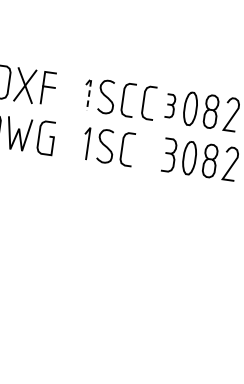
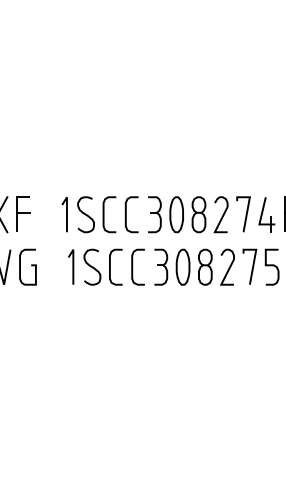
line: (89, 89) -> (66, 209), dashed -> solid
part: (170, 105) -> (154, 214), size x1.43
curve: (143, 151) -> (133, 266), added

